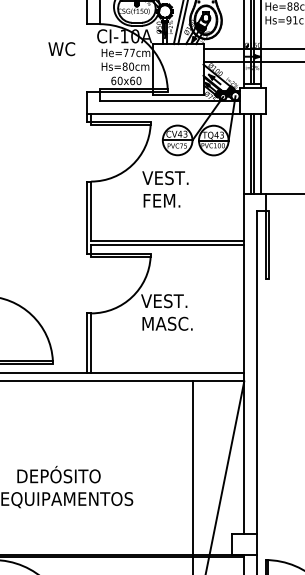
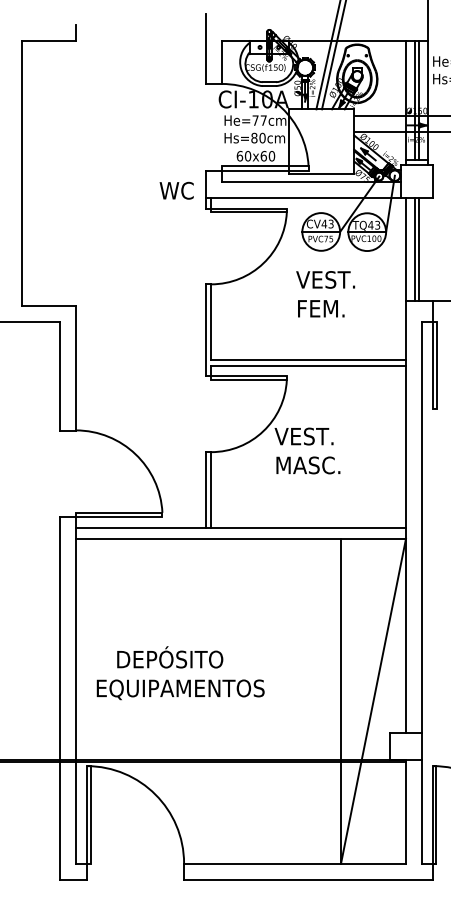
text: (61, 48) -> (176, 190), moved
line: (261, 153) -> (427, 248), removed
text: (165, 189) -> (325, 294), moved

